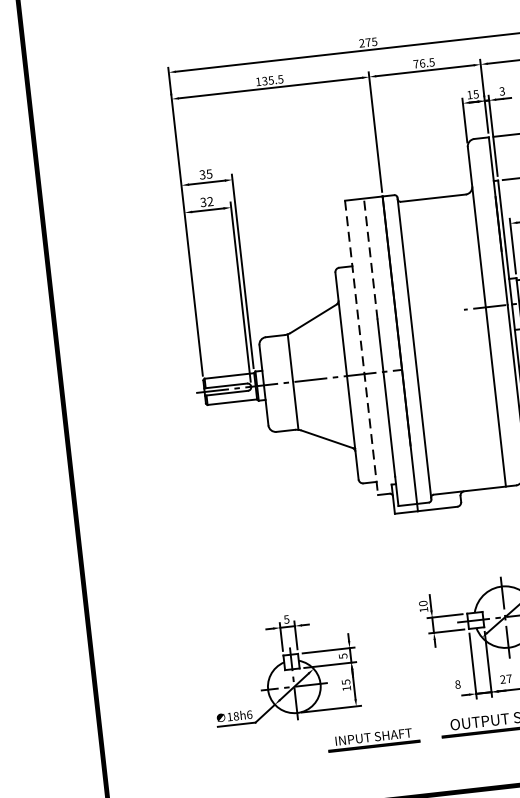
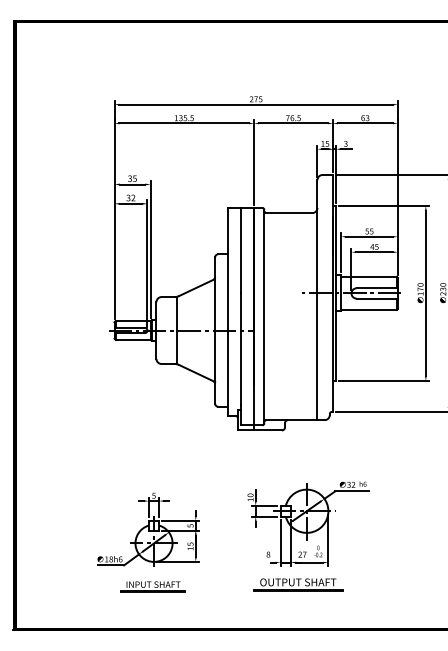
line: (370, 258) -> (240, 250), dashed -> solid
line: (361, 348) -> (227, 312), dashed -> solid
part: (372, 739) -> (152, 586), moved

